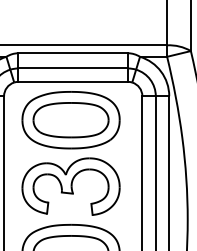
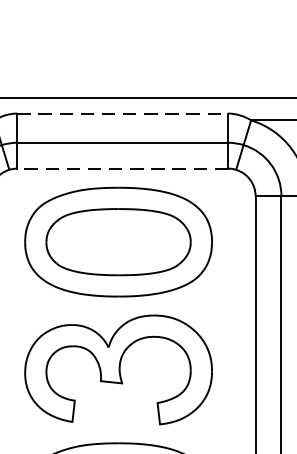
line: (73, 53) -> (123, 113), solid -> dashed
line: (73, 81) -> (123, 167), solid -> dashed

